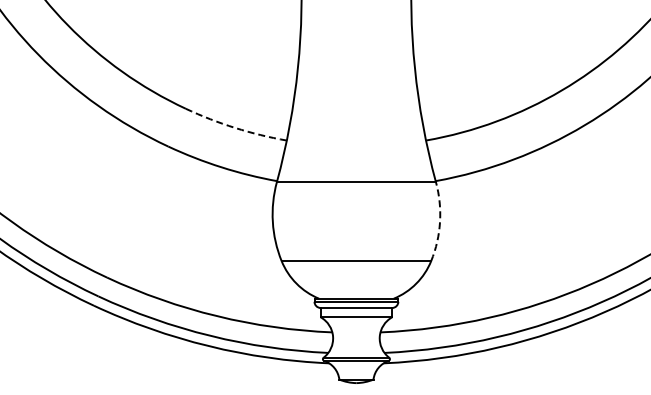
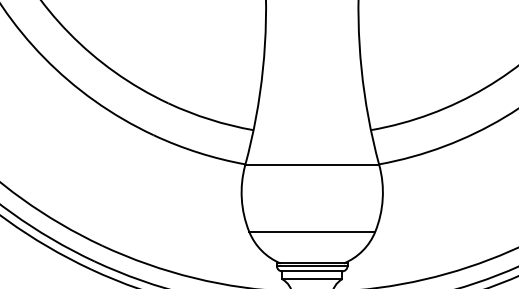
arc: (235, 127) -> (210, 119), dashed -> solid
arc: (440, 222) -> (383, 199), dashed -> solid

